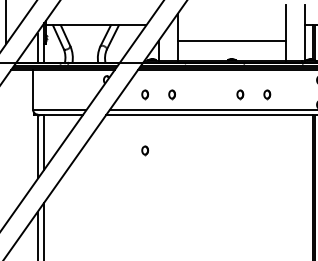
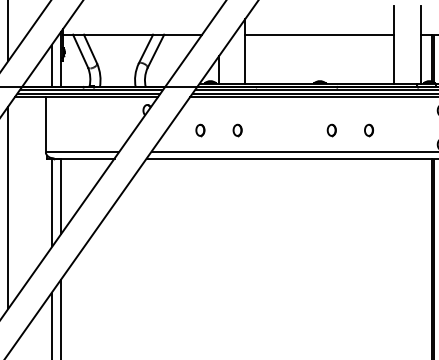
line: (231, 41) -> (319, 35), moved
line: (6, 150) -> (8, 207), added
part: (145, 150) -> (200, 207), removed

